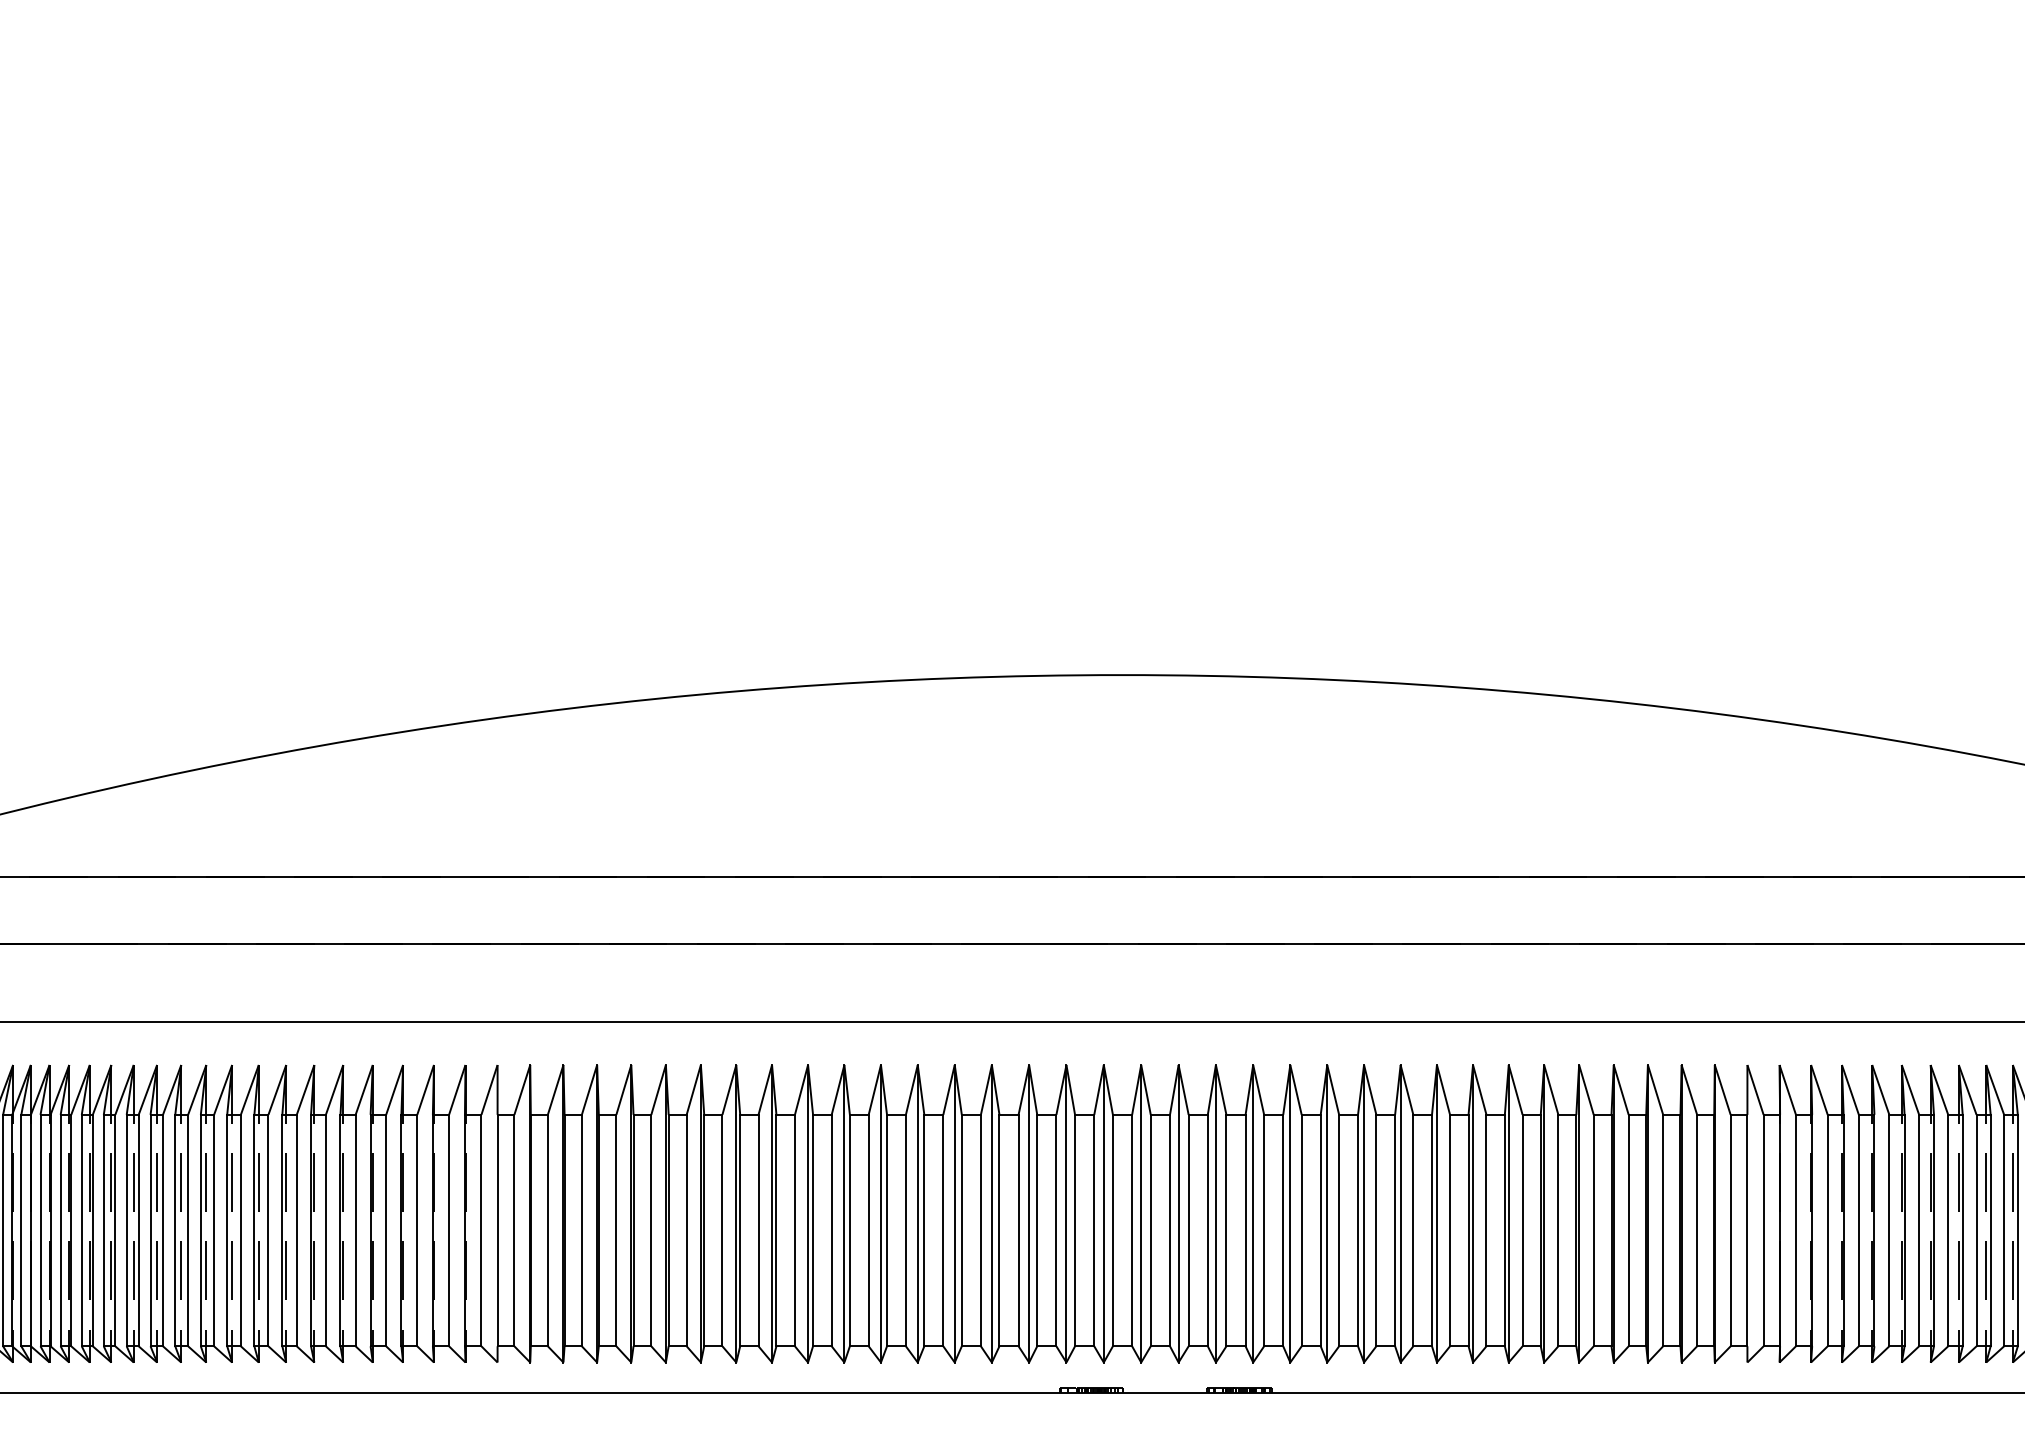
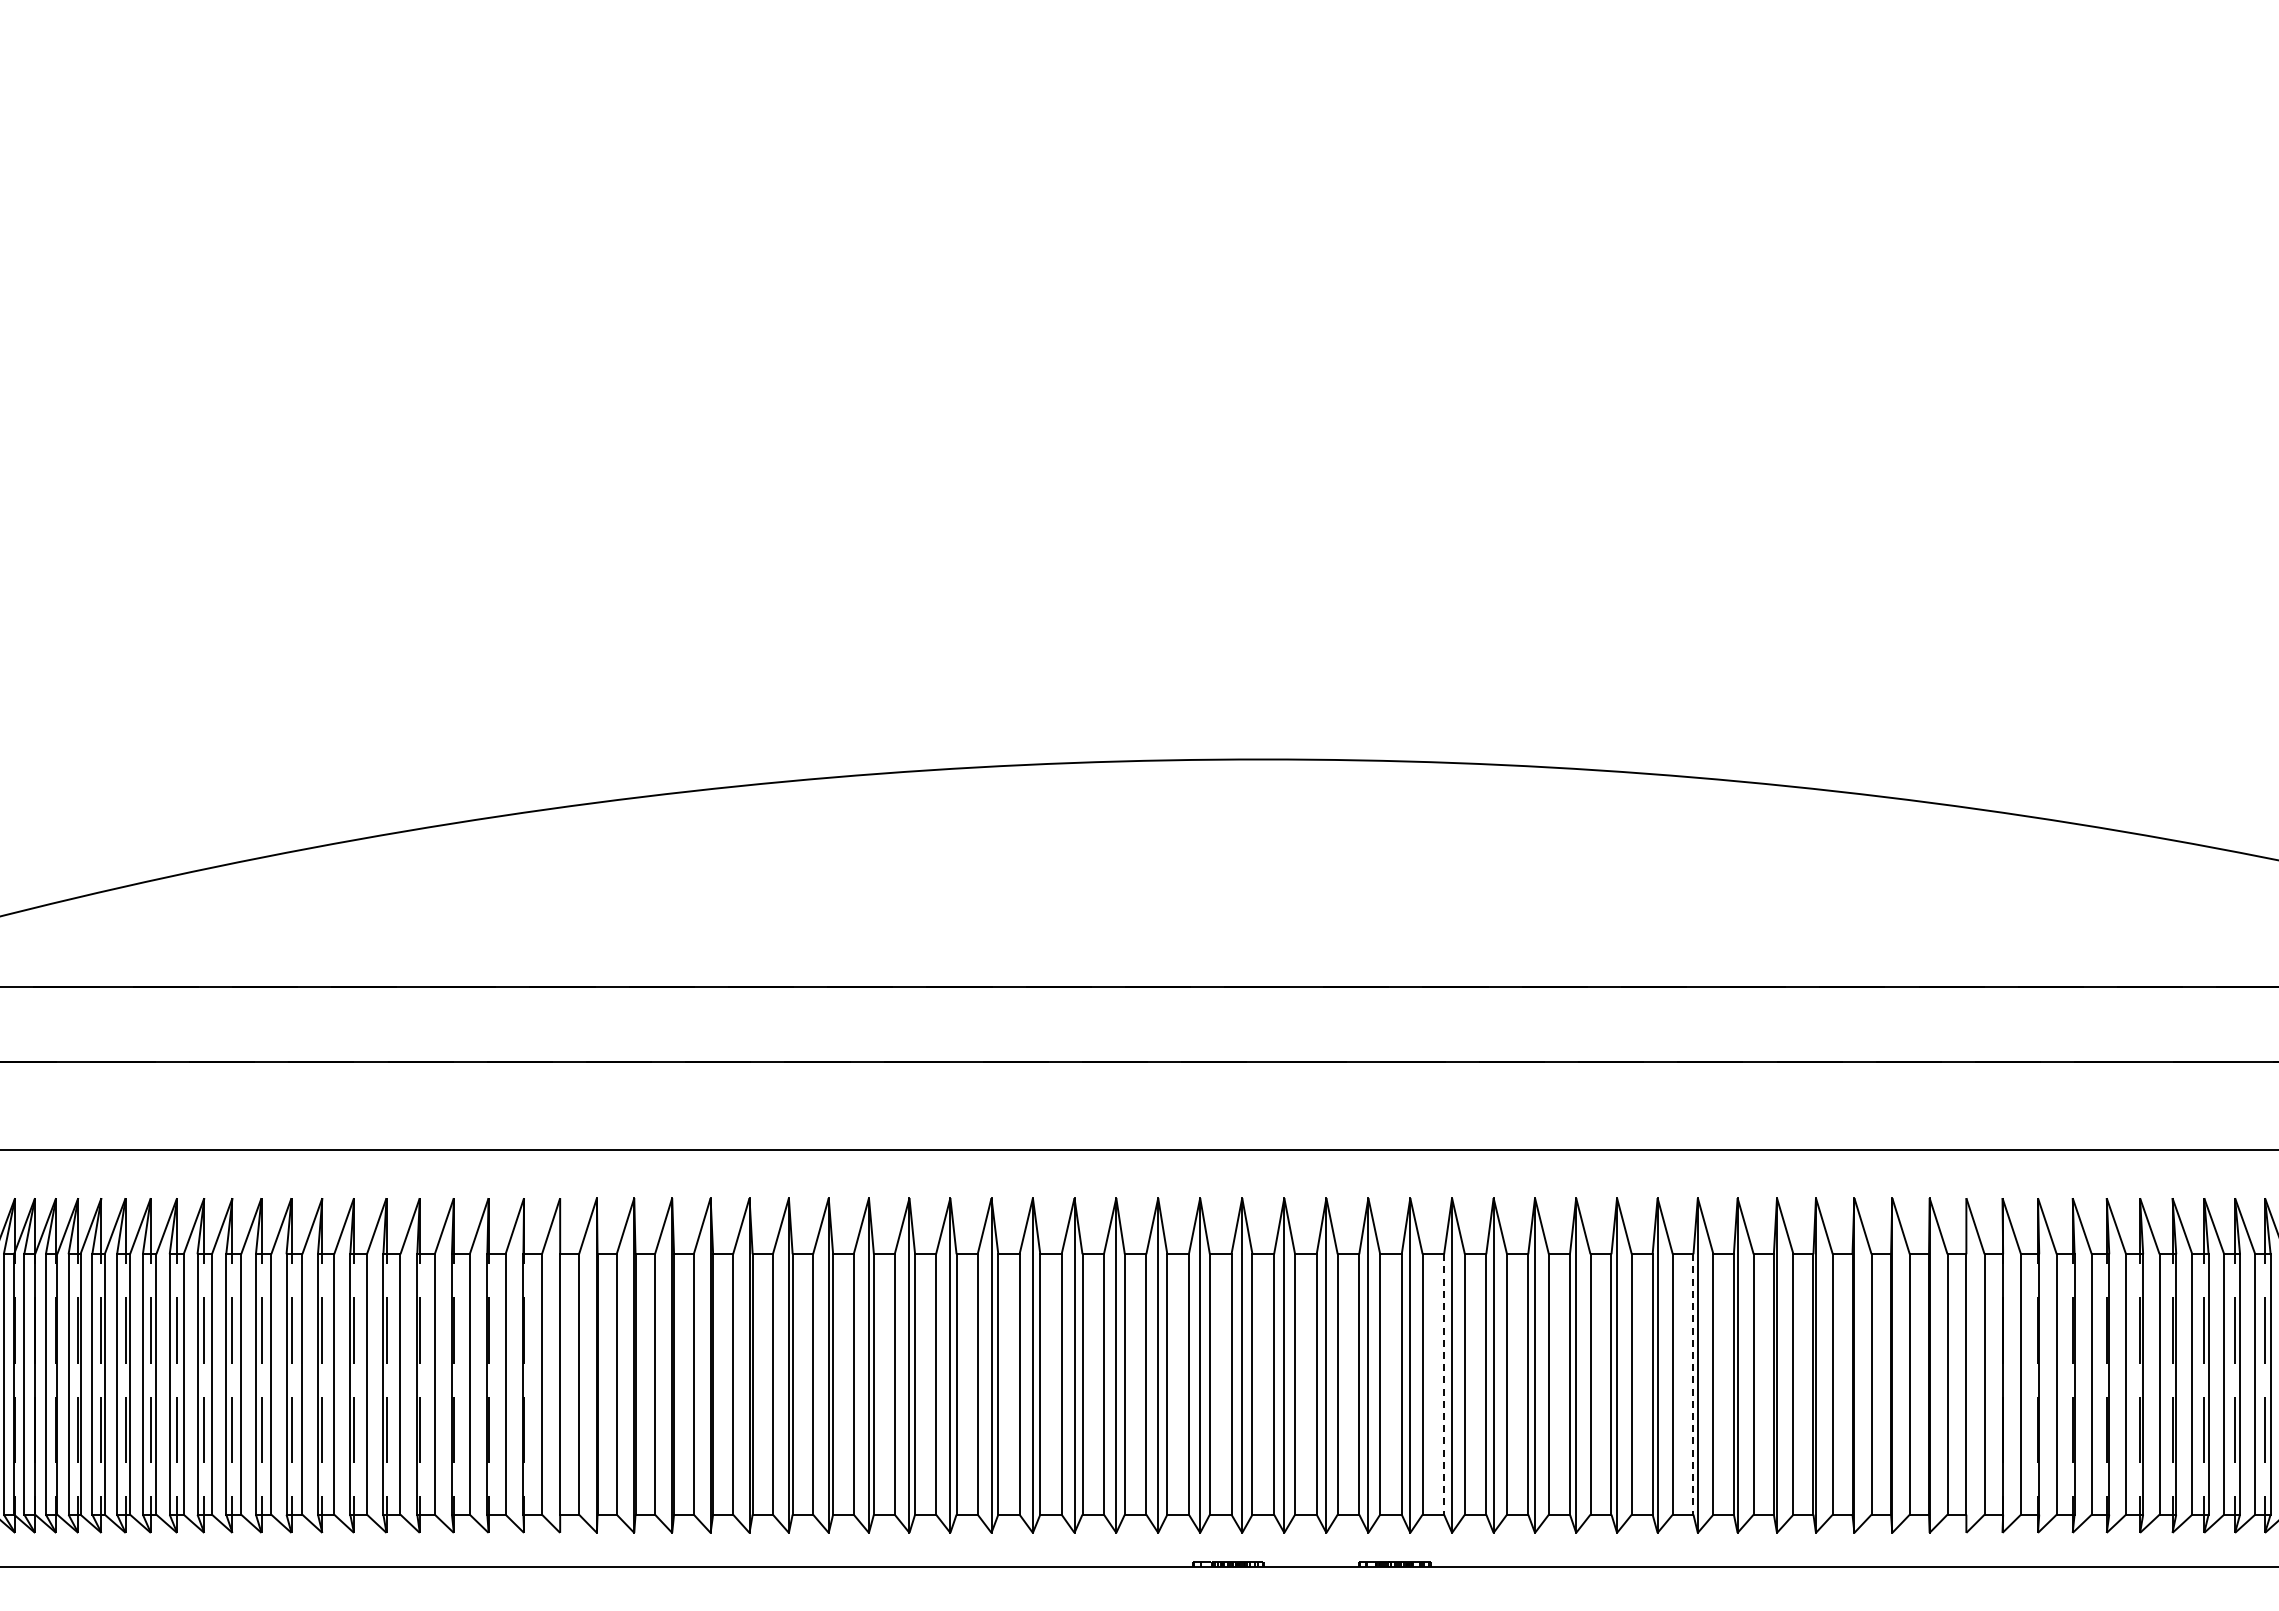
line: (1283, 1230) -> (1444, 1384), solid -> dashed
line: (1504, 1230) -> (1693, 1384), solid -> dashed

